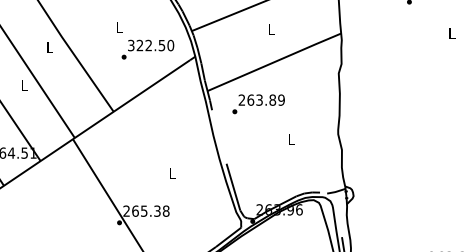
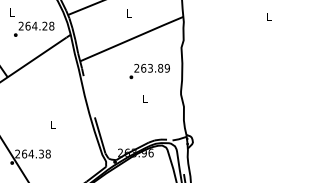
text: (151, 45) -> (36, 26), 322.50 -> 264.28
text: (258, 104) -> (149, 71), moved
text: (143, 210) -> (30, 153), 265.38 -> 264.38

